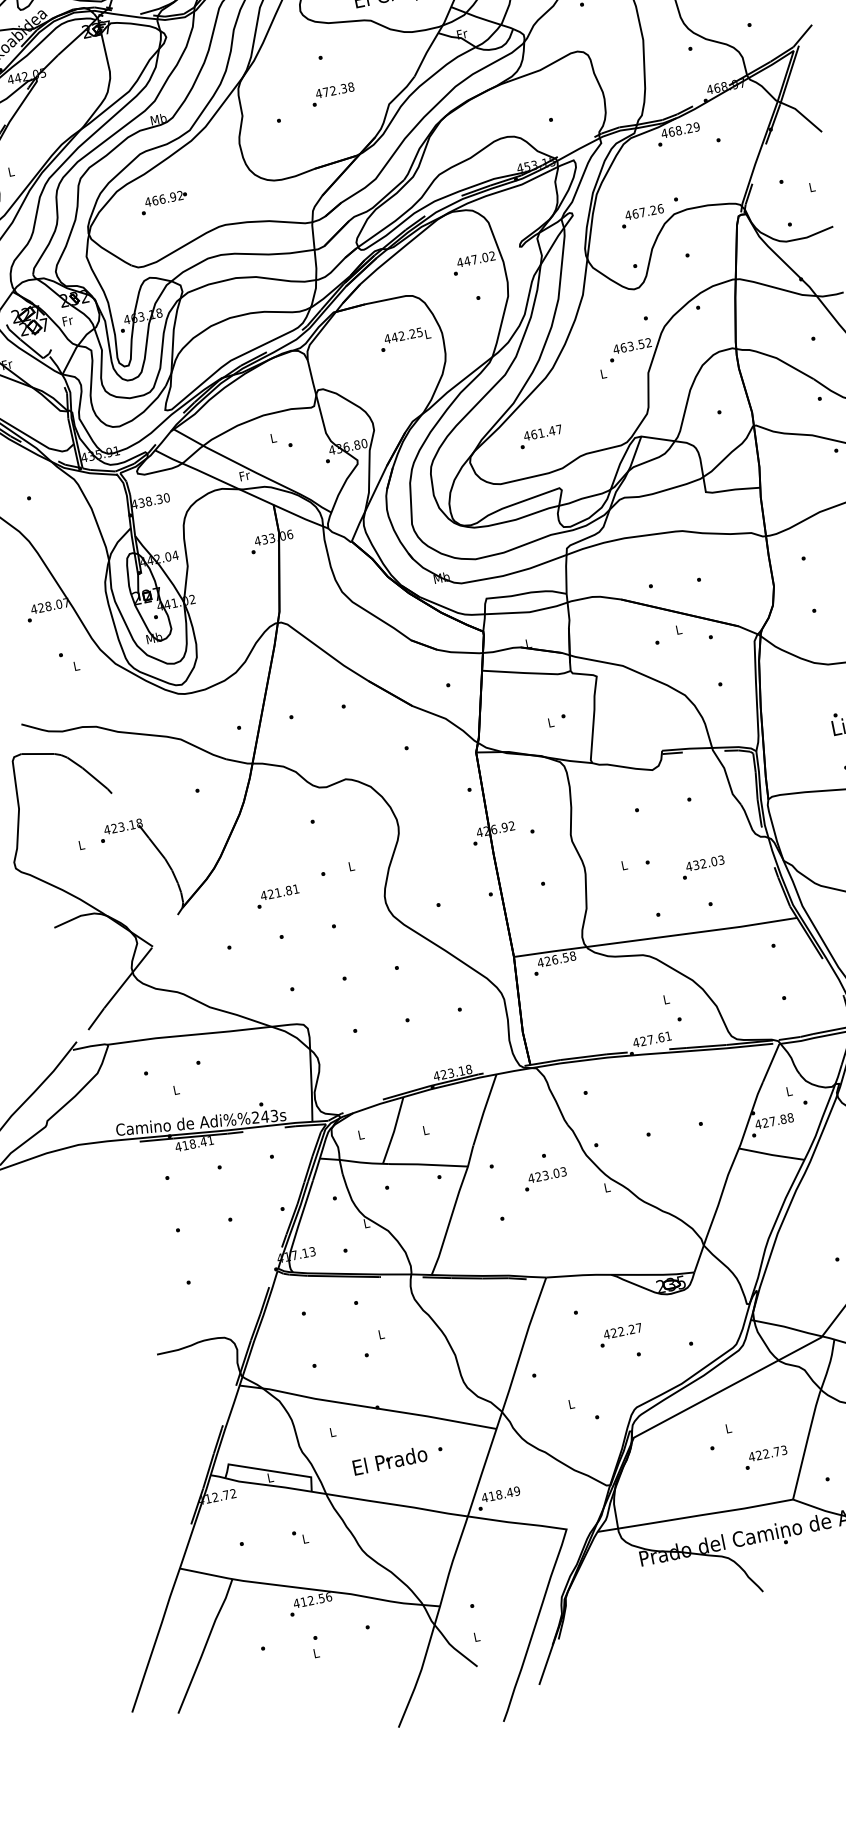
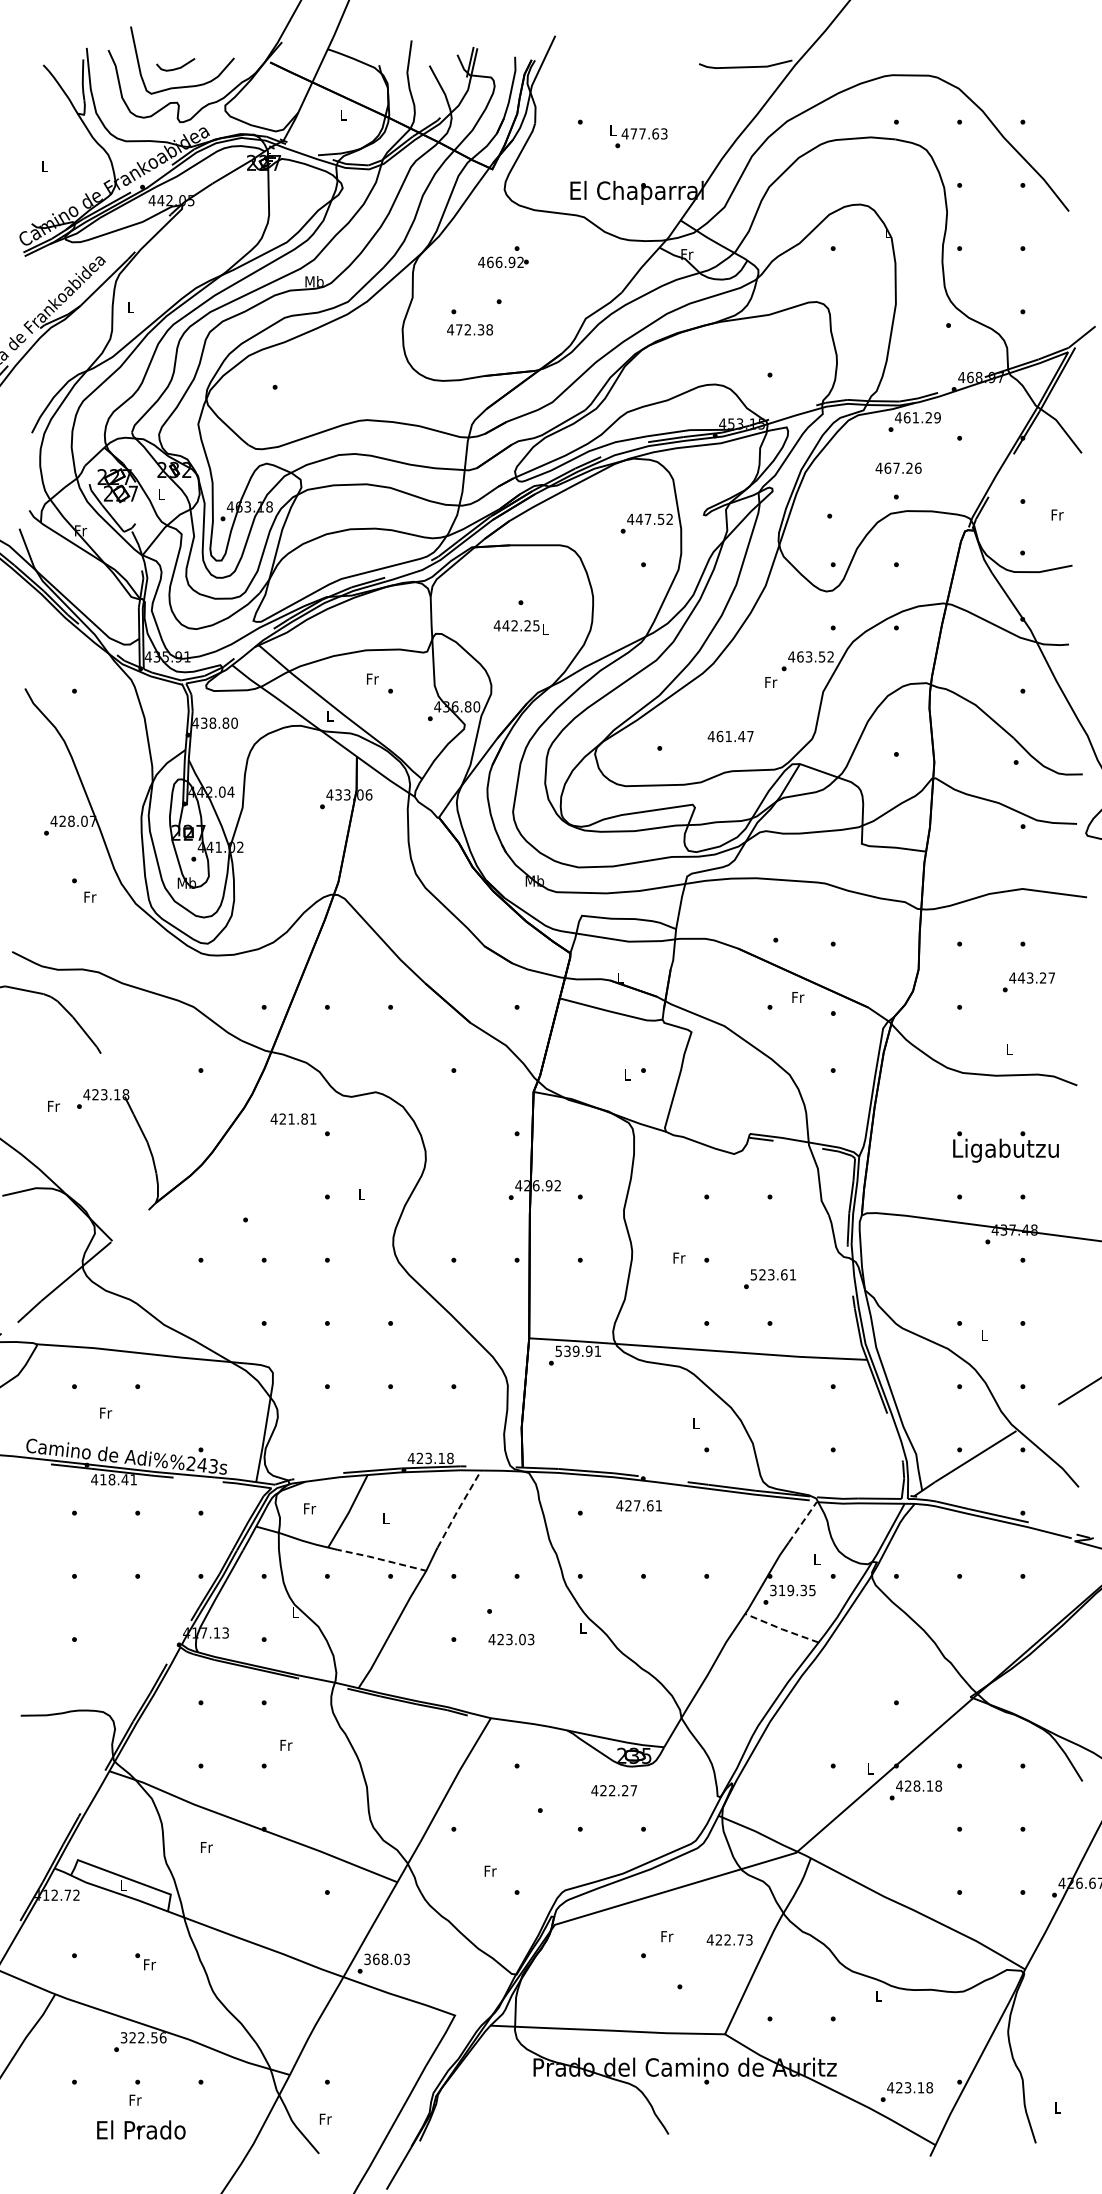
text: (335, 90) -> (470, 329), moved
text: (678, 130) -> (915, 417), 468.29 -> 461.29
text: (812, 186) -> (1057, 514), L -> Fr
text: (166, 198) -> (503, 262), moved
text: (644, 211) -> (898, 467), moved
text: (484, 256) -> (660, 518), 447.02 -> 447.52
text: (67, 320) -> (161, 493), Fr -> L
text: (406, 336) -> (520, 627), moved
text: (604, 373) -> (771, 682), L -> Fr
text: (542, 432) -> (730, 736), moved
text: (273, 437) -> (372, 678), L -> Fr
text: (244, 475) -> (330, 715), Fr -> L
text: (159, 498) -> (225, 722), 438.30 -> 438.80
text: (679, 629) -> (798, 997), L -> Fr
text: (76, 665) -> (90, 896), L -> Fr
text: (82, 844) -> (54, 1105), L -> Fr
text: (705, 863) -> (773, 1274), 432.03 -> 523.61
text: (624, 864) -> (679, 1257), L -> Fr
text: (279, 891) -> (293, 1118), moved
text: (556, 958) -> (578, 1350), 426.58 -> 539.91
text: (651, 1039) -> (638, 1505), moved
line: (770, 1063) -> (802, 1522), solid -> dashed
text: (176, 1089) -> (106, 1412), L -> Fr
line: (484, 1110) -> (458, 1509), solid -> dashed
text: (774, 1121) -> (792, 1590), 427.88 -> 319.35
text: (361, 1134) -> (310, 1508), L -> Fr
line: (771, 1154) -> (781, 1628), solid -> dashed
line: (428, 1164) -> (380, 1559), solid -> dashed
text: (547, 1175) -> (511, 1639), moved
text: (623, 1331) -> (614, 1790), moved
text: (381, 1333) -> (286, 1744), L -> Fr
text: (571, 1403) -> (490, 1870), L -> Fr
text: (728, 1428) -> (667, 1936), L -> Fr
text: (332, 1432) -> (206, 1847), L -> Fr
text: (767, 1453) -> (729, 1939), moved
text: (390, 1460) -> (141, 2129), moved
text: (500, 1494) -> (386, 1959), 418.49 -> 368.03
text: (306, 1538) -> (150, 1964), L -> Fr
text: (299, 1602) -> (127, 2037), 412.56 -> 322.56
text: (476, 1636) -> (325, 2118), L -> Fr
text: (316, 1652) -> (135, 2099), L -> Fr

